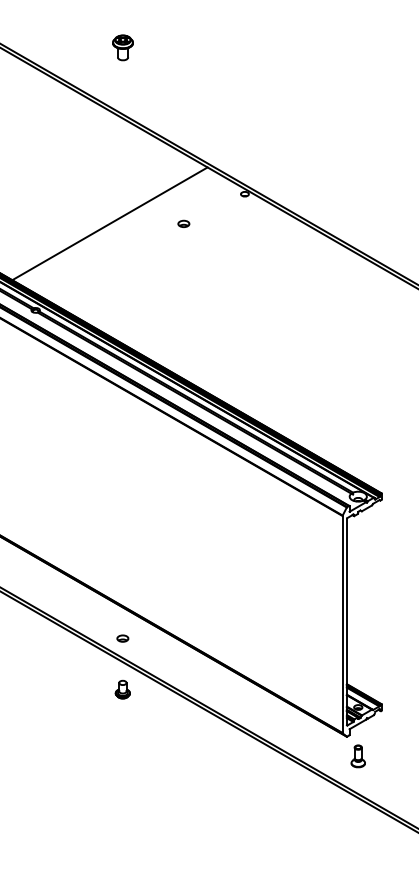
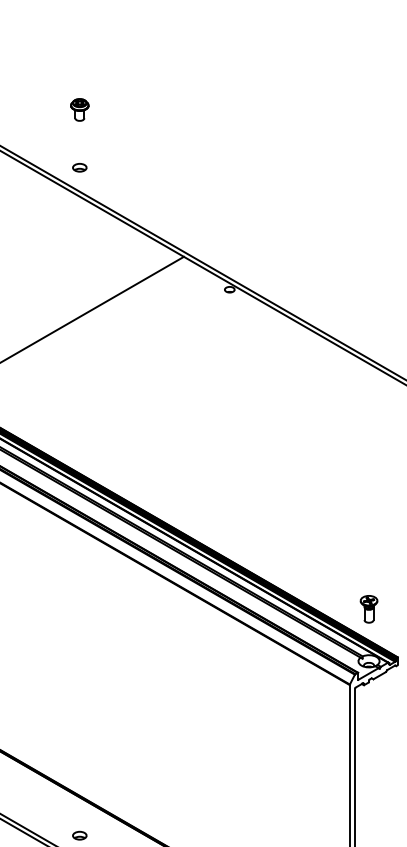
part: (122, 47) -> (79, 109), size x0.71
part: (183, 223) -> (79, 167), moved
part: (357, 454) -> (368, 609), added

